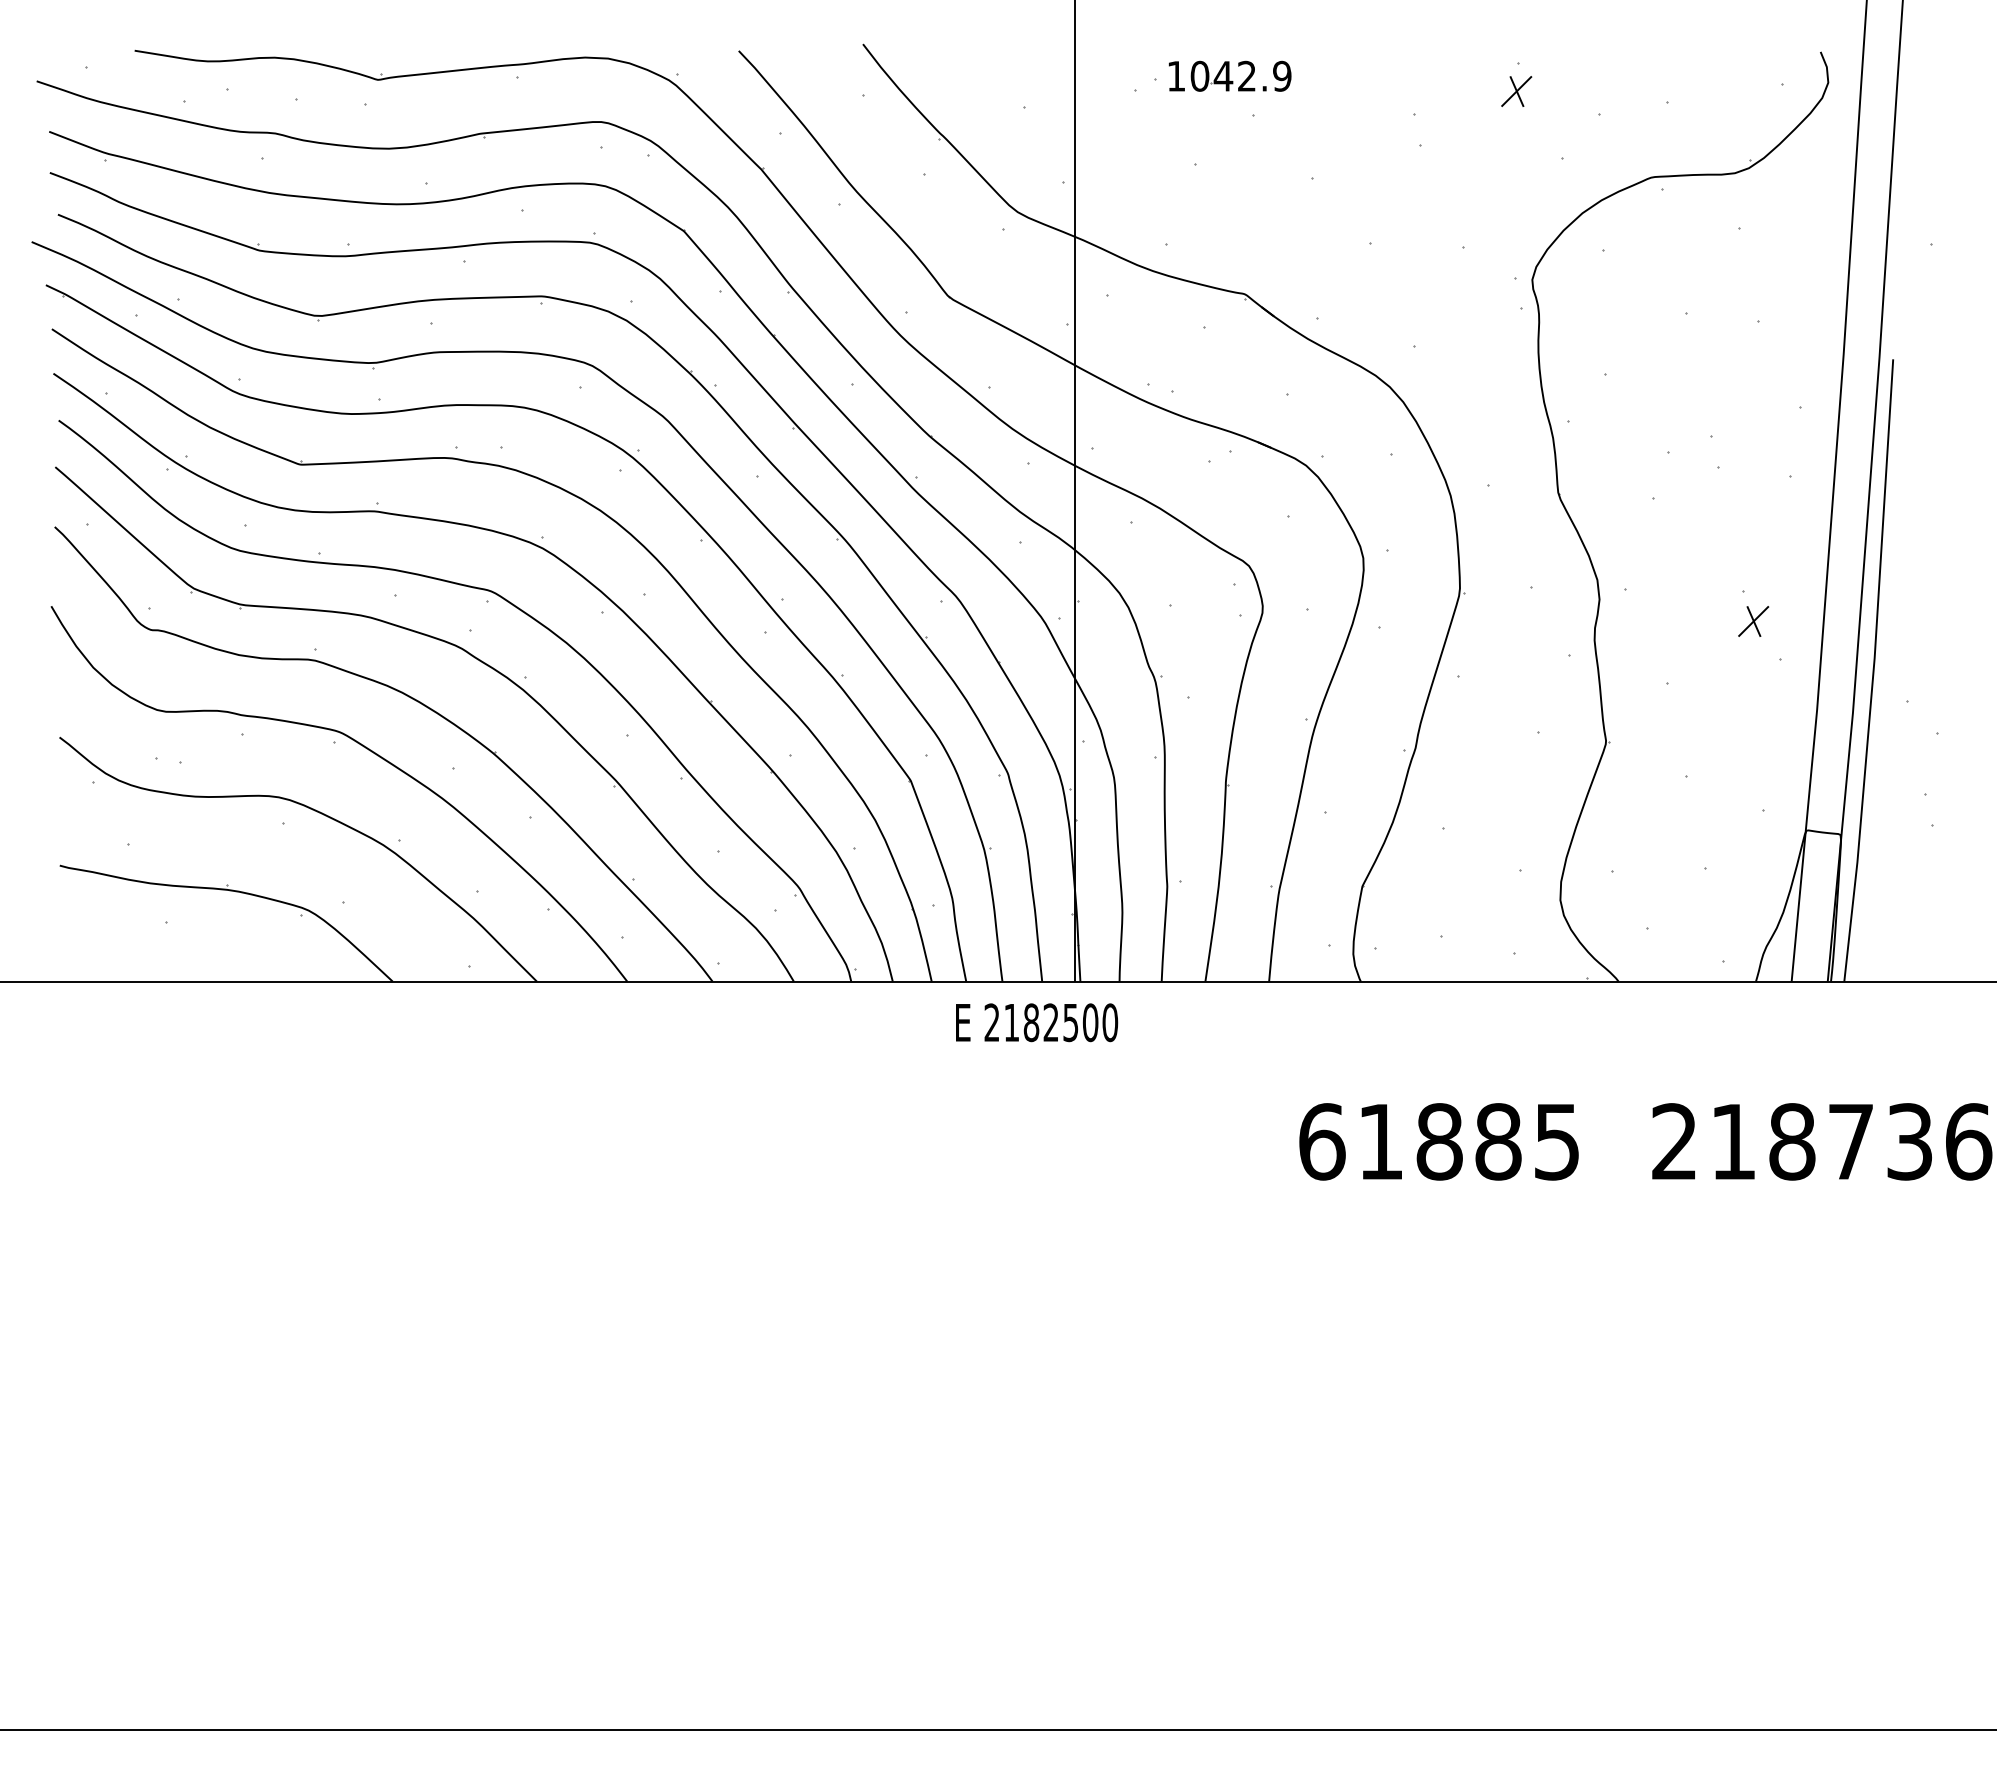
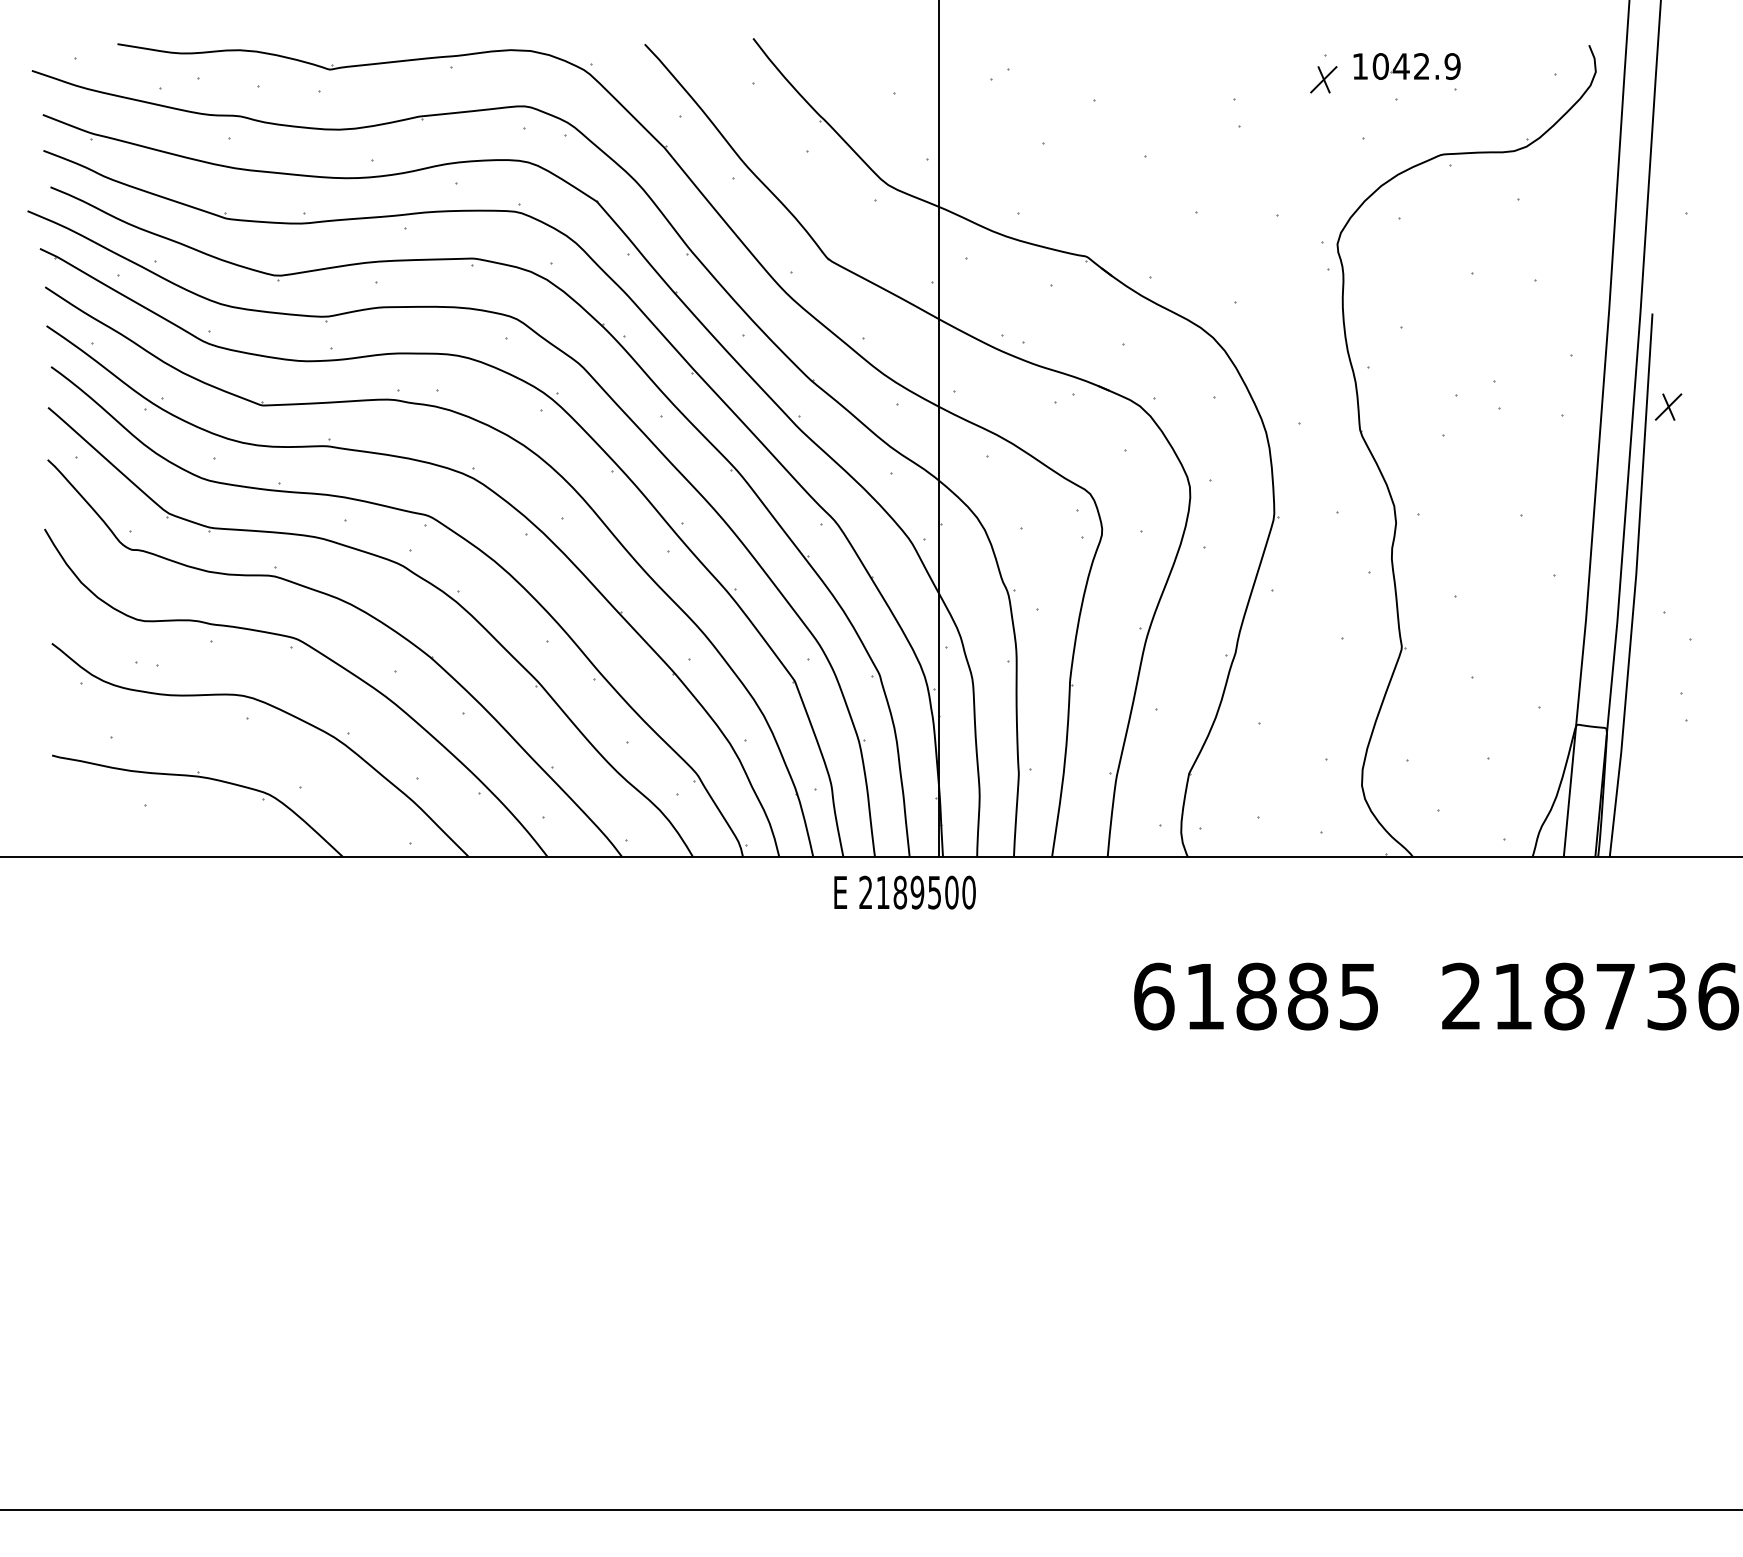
part: (1230, 75) -> (1407, 65), moved
part: (1753, 621) -> (1668, 407), moved
text: (1050, 1022) -> (916, 892), 2182500 -> 2189500

